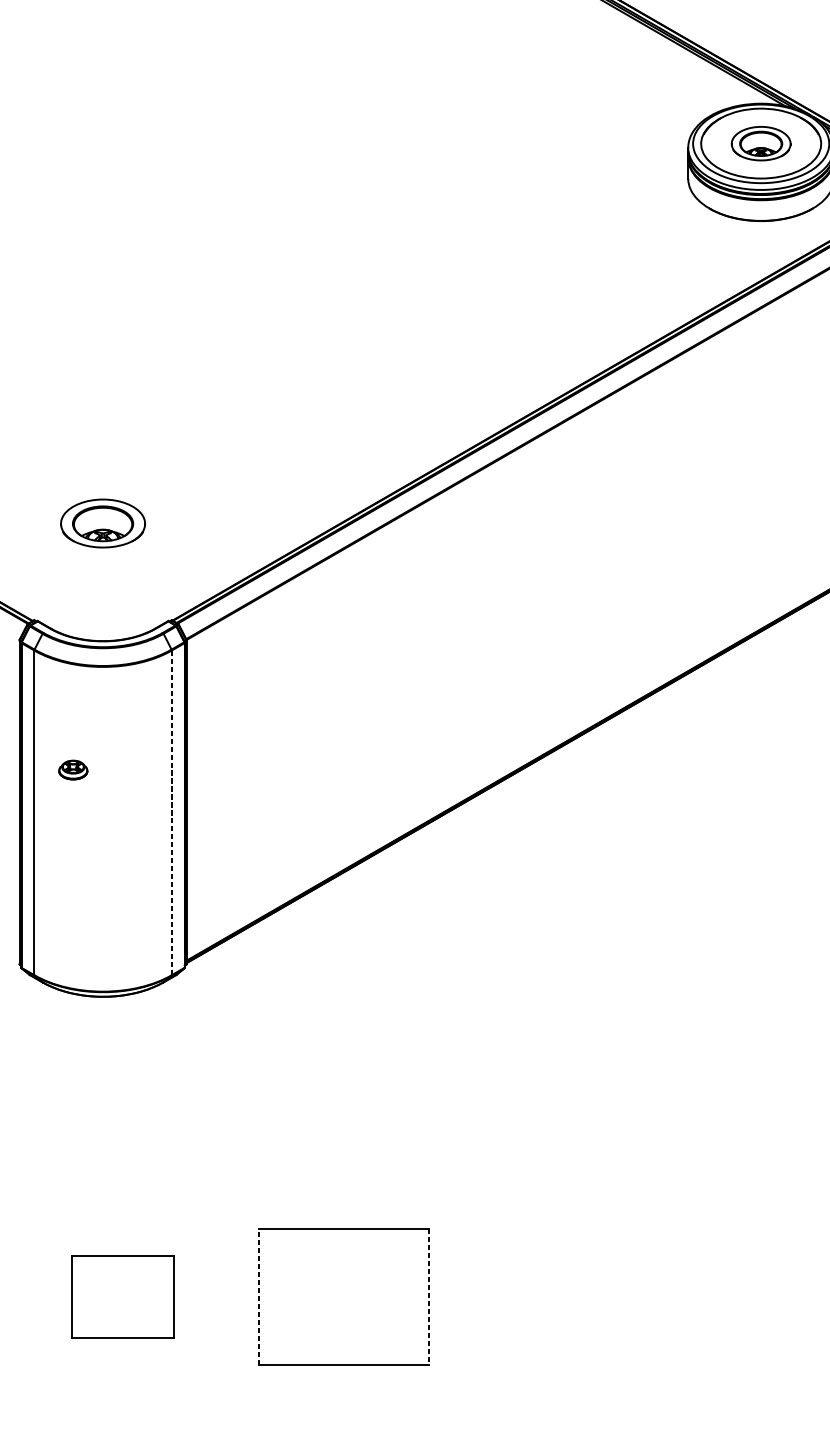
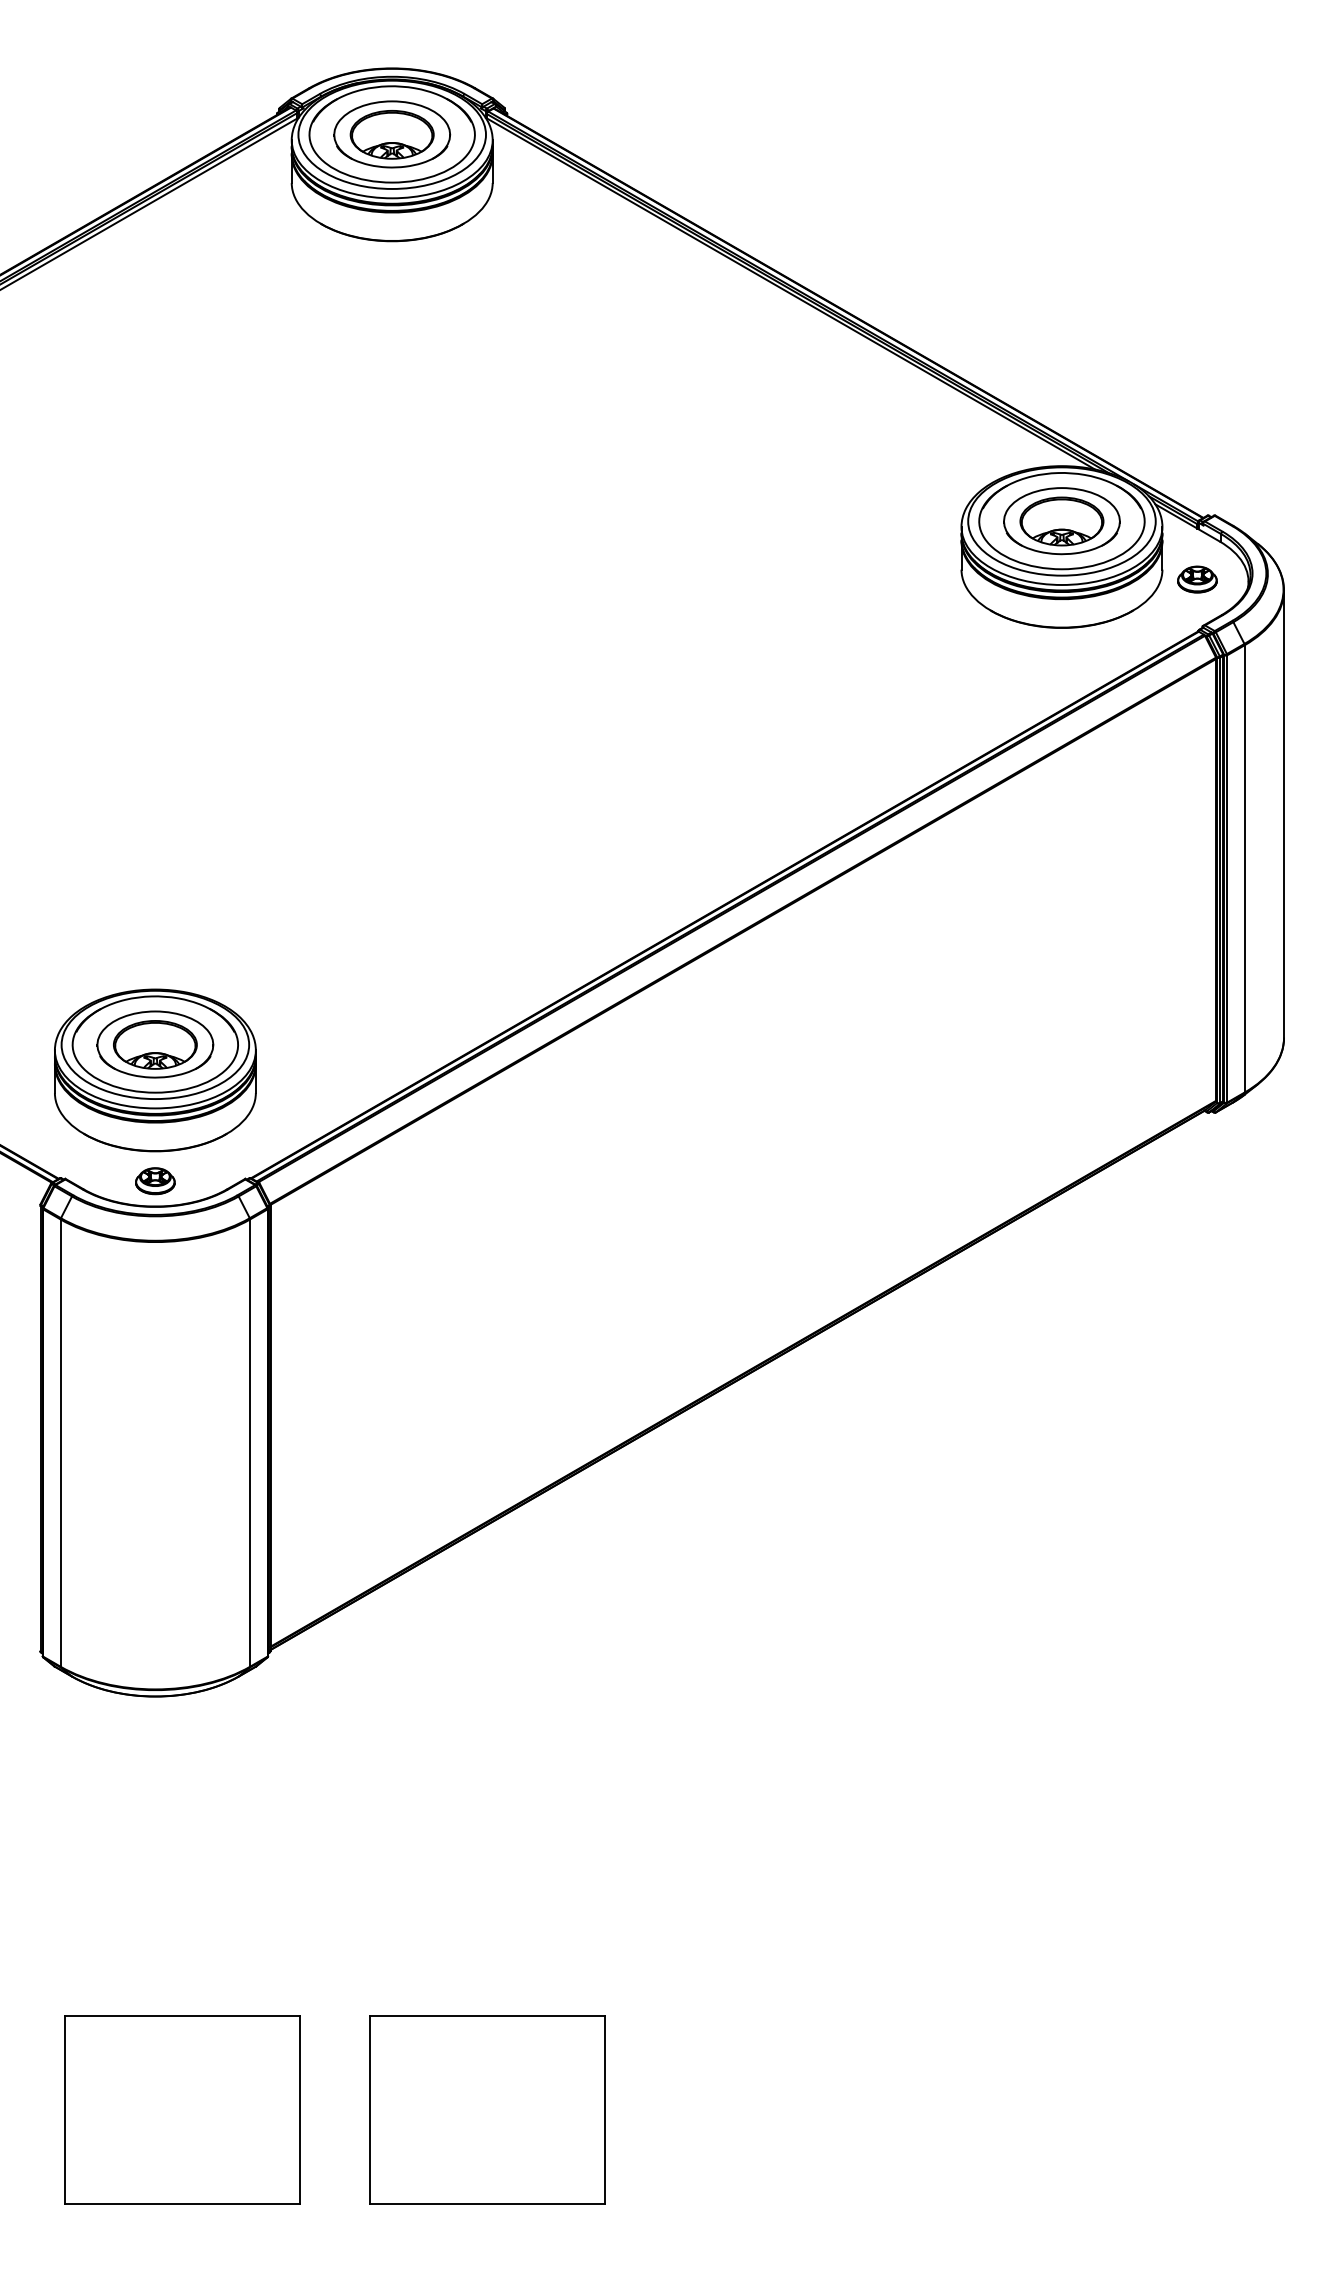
part: (760, 143) -> (1061, 521), size x1.43
part: (103, 542) -> (155, 1070), added
part: (73, 770) -> (155, 1181), moved
line: (172, 813) -> (250, 1443), dashed -> solid
part: (122, 1296) -> (182, 2109), size x1.67
line: (259, 1297) -> (370, 2110), dashed -> solid
line: (429, 1297) -> (604, 2110), dashed -> solid

